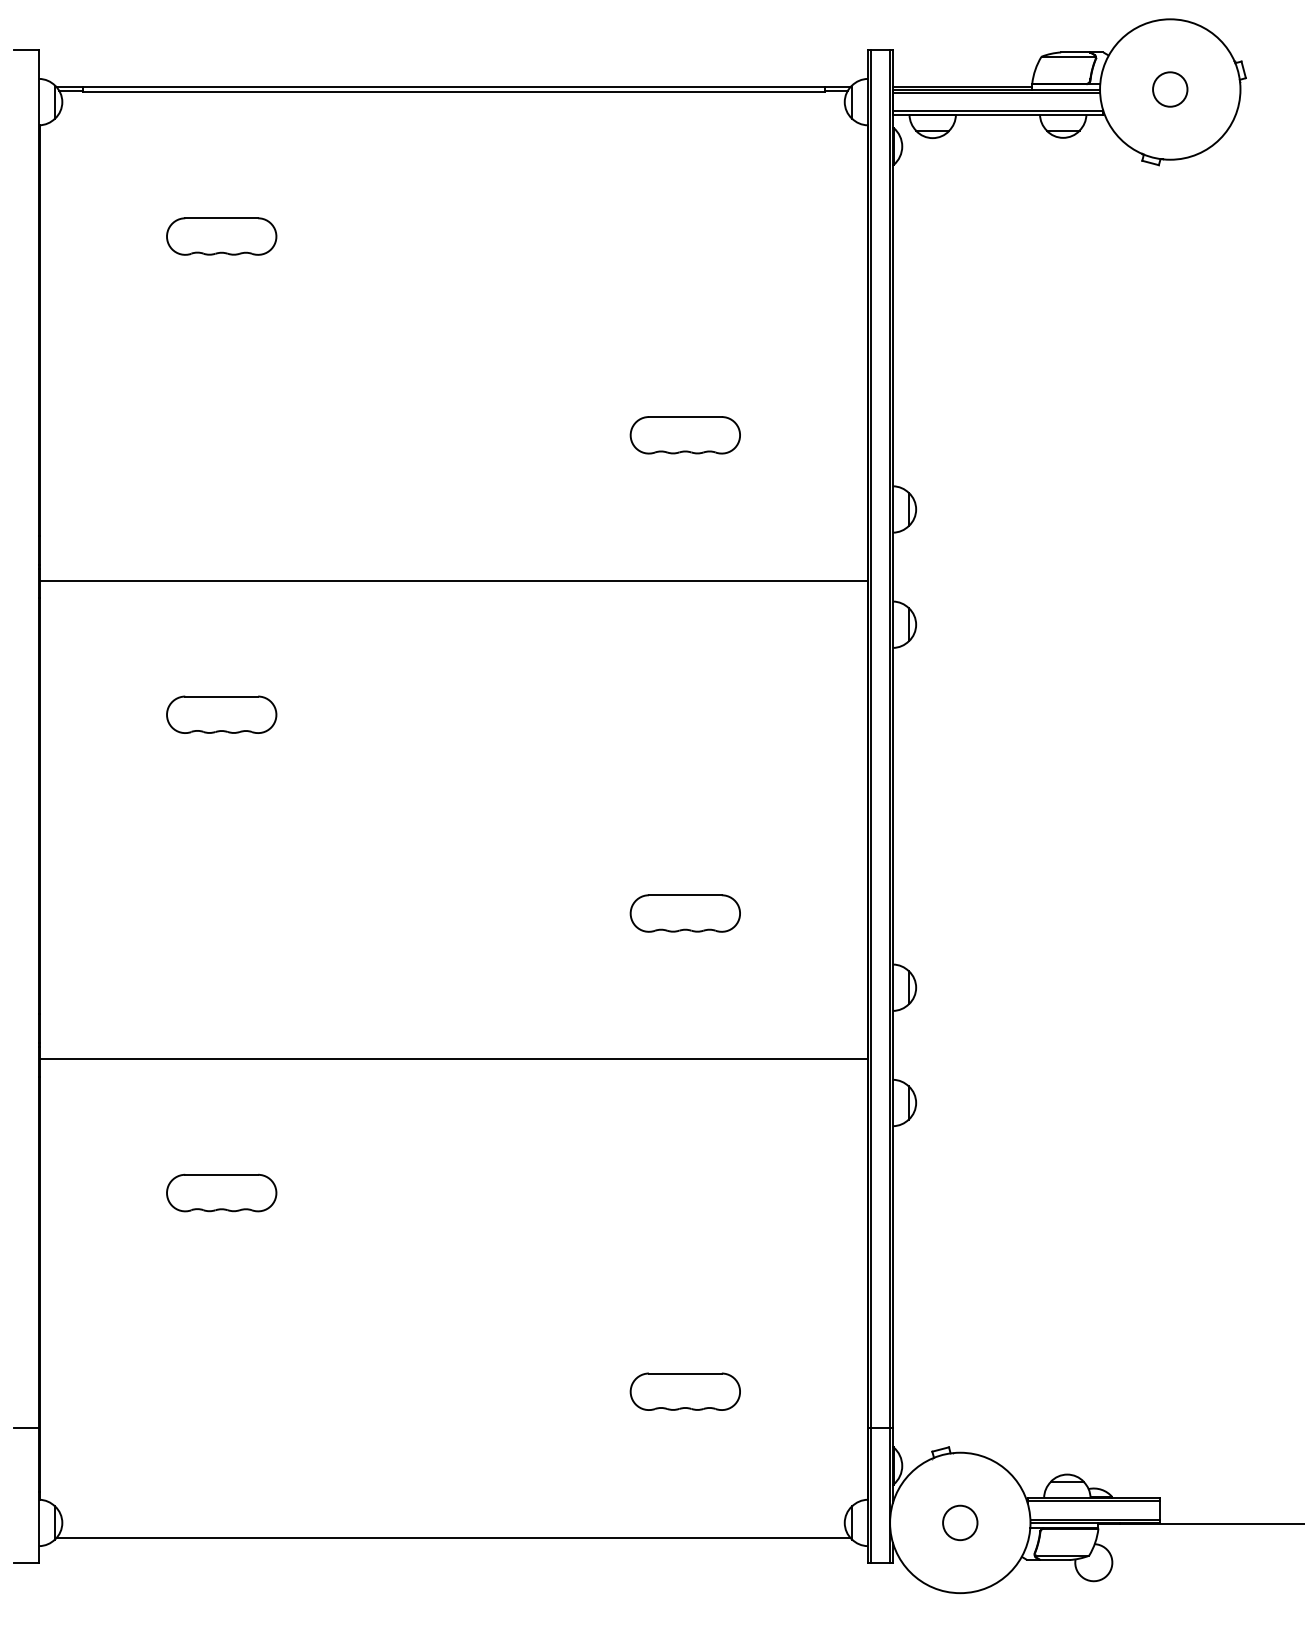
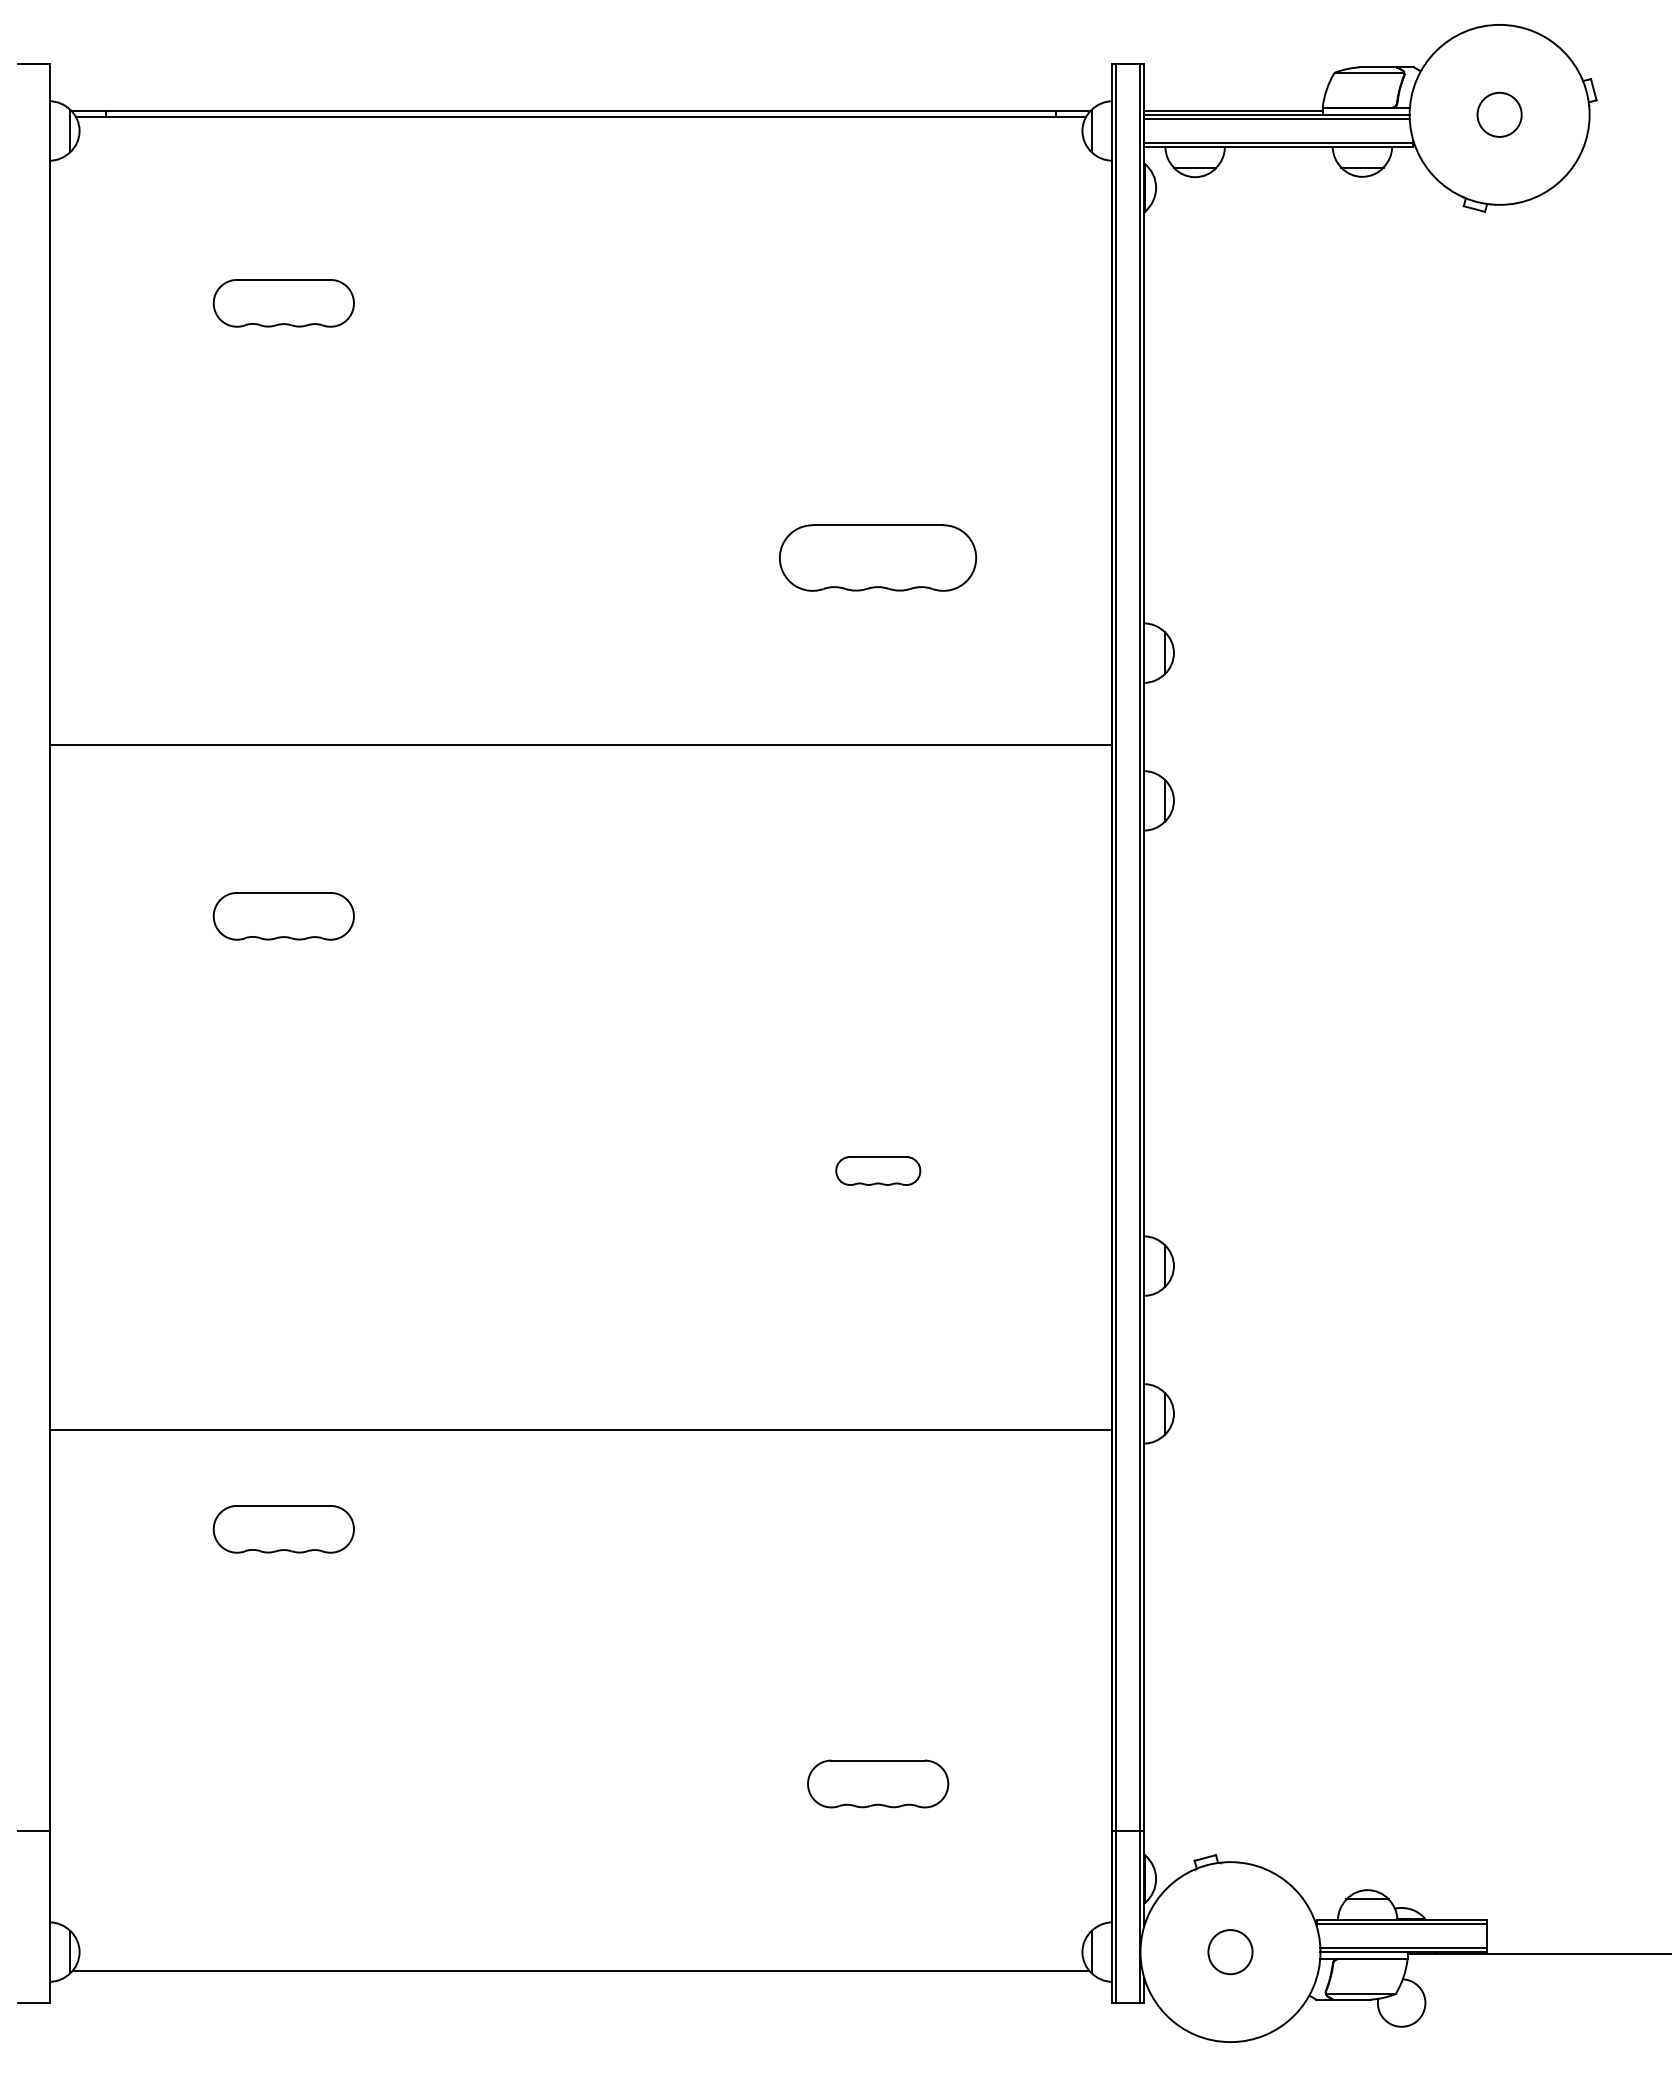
part: (685, 434) -> (878, 557), size x1.4
part: (685, 913) -> (878, 1170), size x0.6
line: (453, 1059) -> (580, 1429), moved

